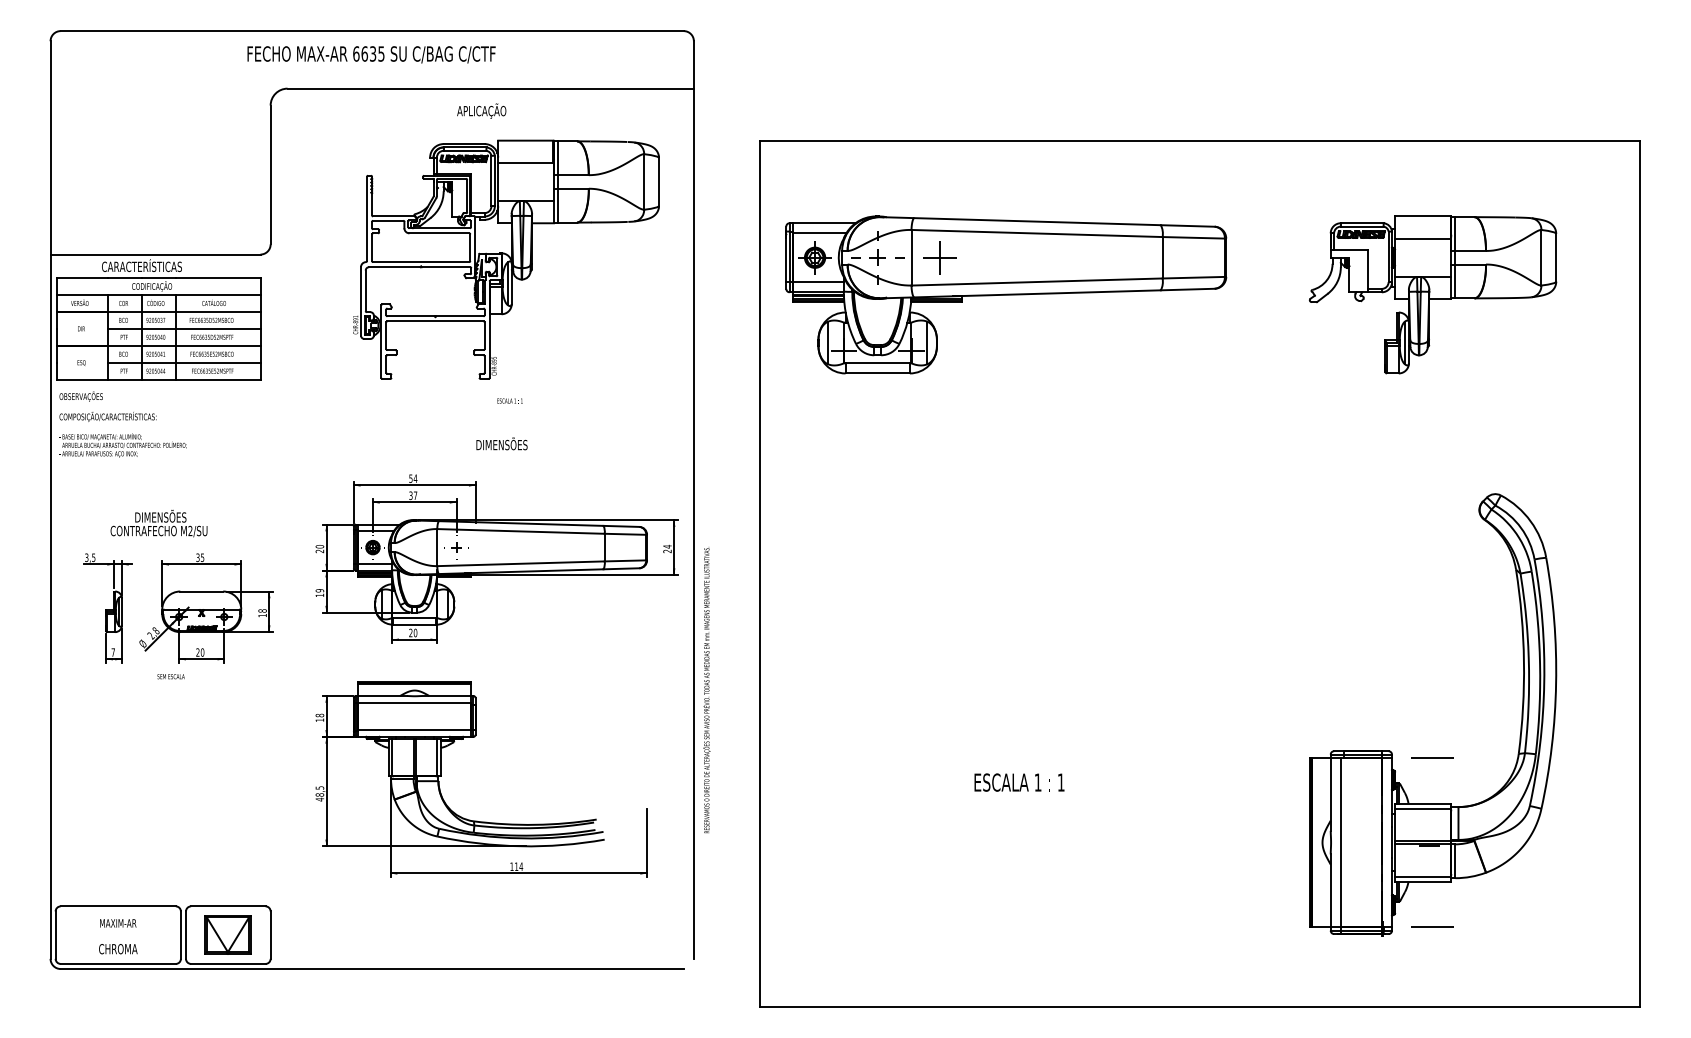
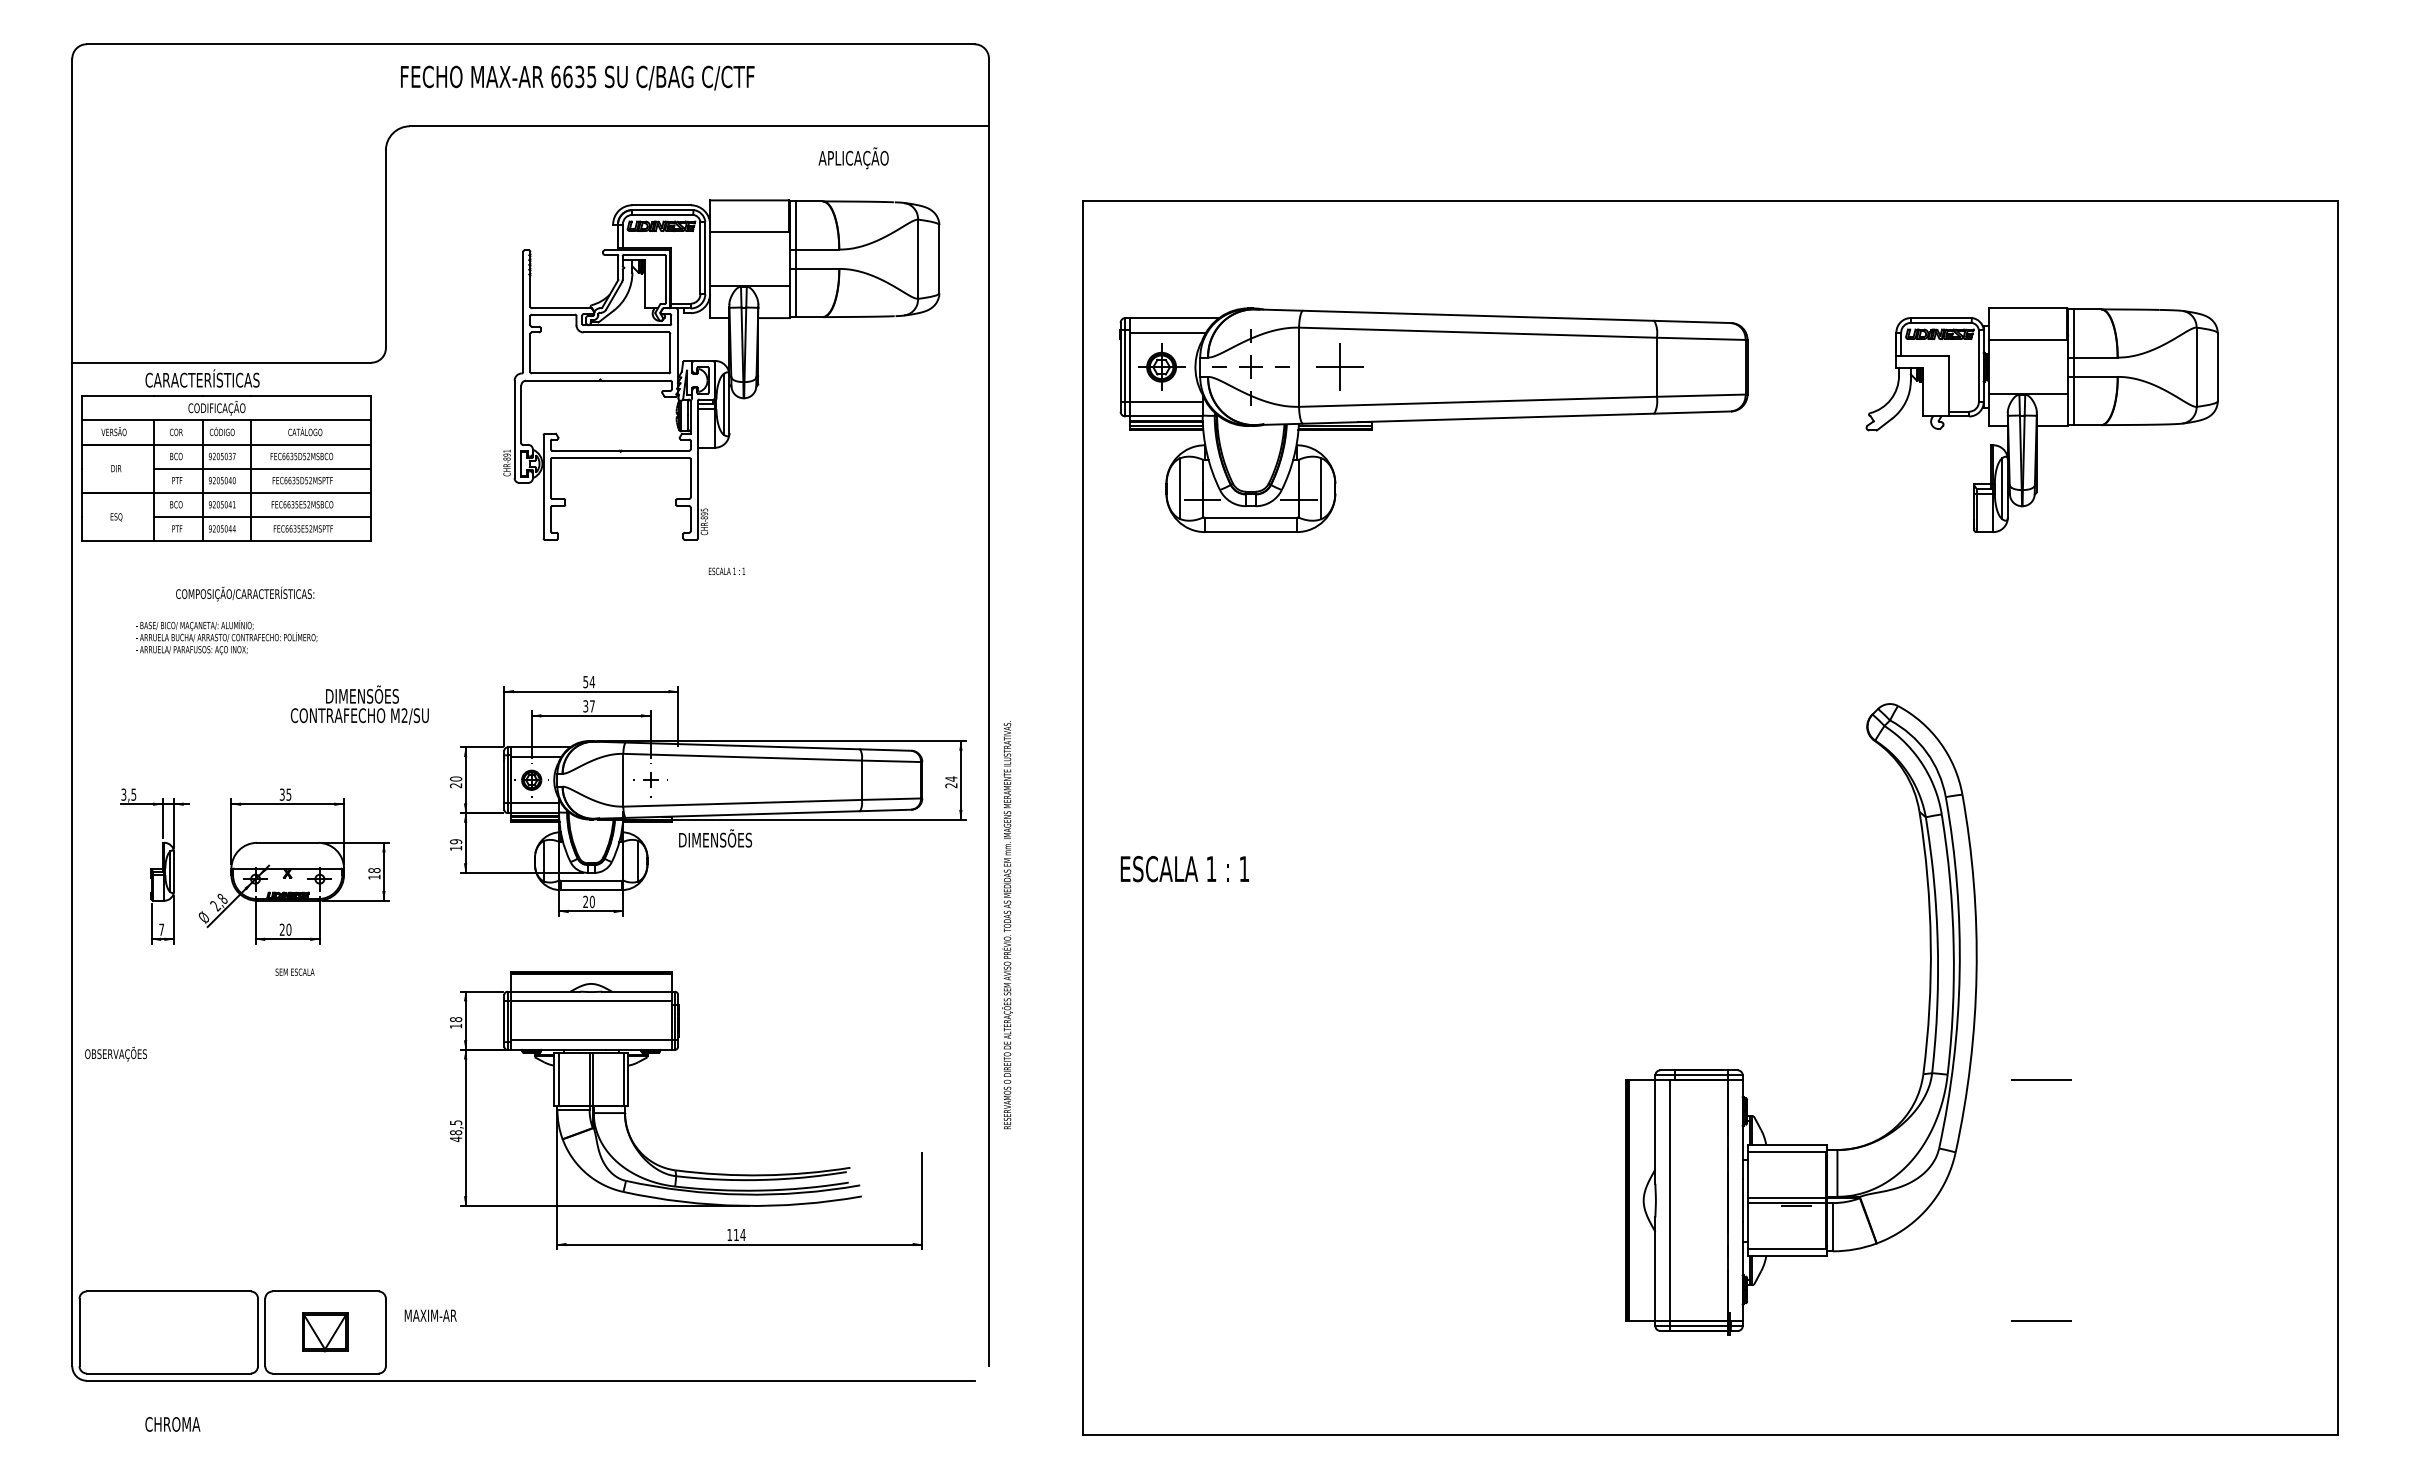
text: (371, 54) -> (577, 77), moved
text: (481, 111) -> (853, 158), moved
text: (80, 396) -> (115, 1054), moved
text: (108, 416) -> (245, 593), moved
text: (501, 443) -> (715, 838), moved
text: (122, 445) -> (226, 637), moved
text: (158, 523) -> (359, 704), moved
text: (170, 676) -> (294, 971), moved
text: (706, 690) -> (1007, 925), moved
part: (1391, 751) -> (1742, 1071), moved
text: (1019, 782) -> (1184, 869), moved
text: (118, 923) -> (430, 1315), moved
part: (227, 935) -> (324, 1332), size x0.7
text: (118, 949) -> (172, 1424), moved

